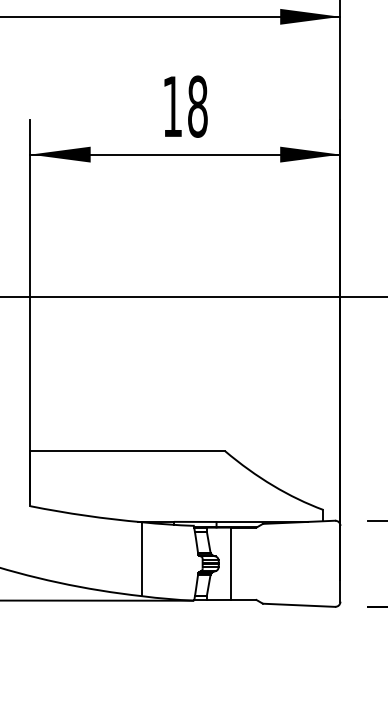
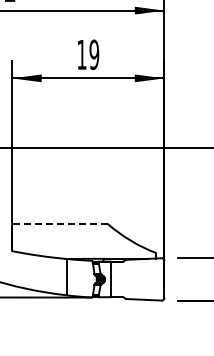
text: (198, 106) -> (94, 54), 18 -> 19
line: (126, 452) -> (59, 224), solid -> dashed

